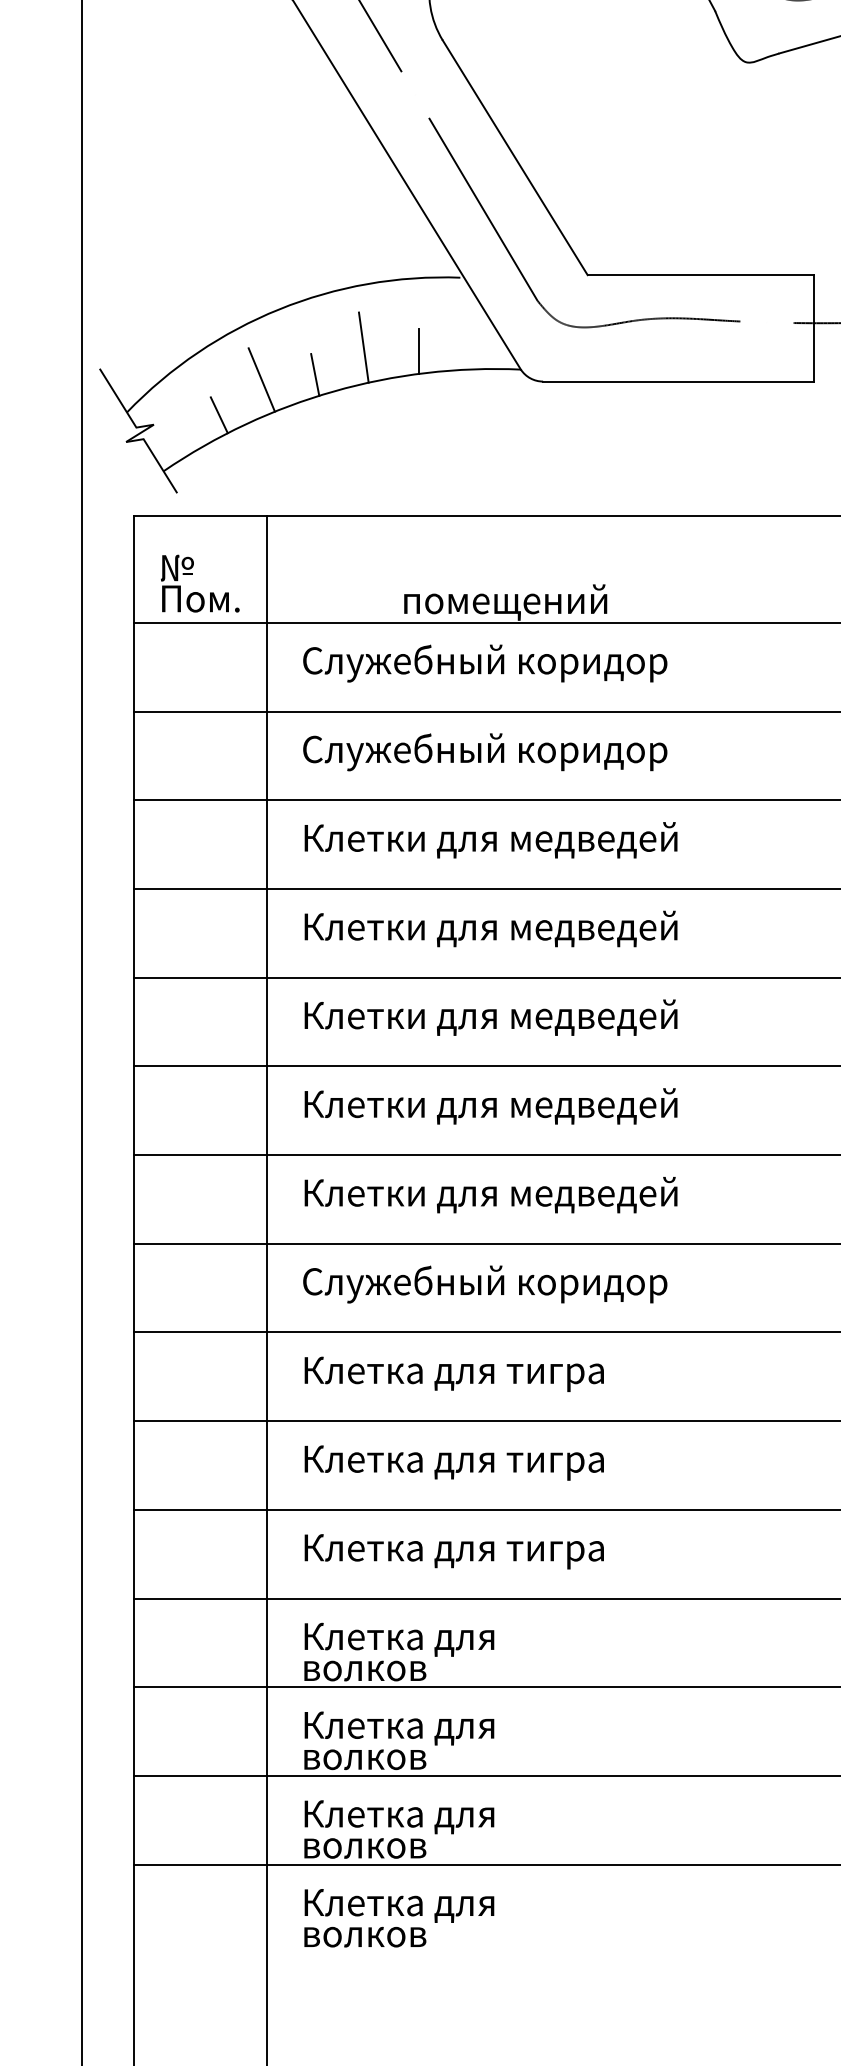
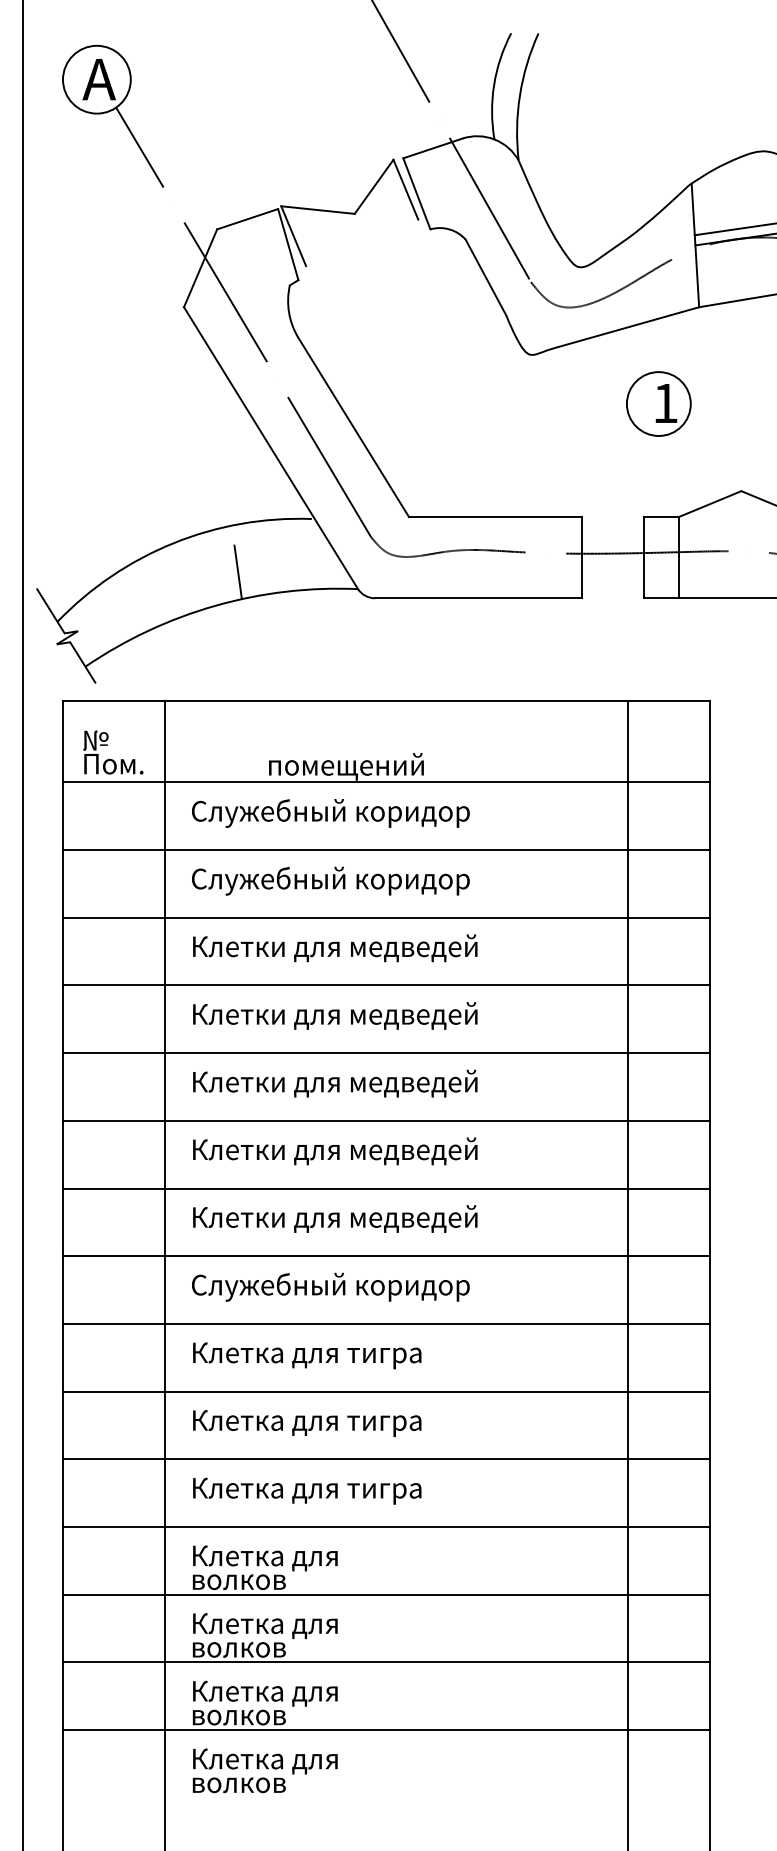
line: (419, 351) -> (280, 575), removed
line: (315, 375) -> (201, 593), removed
line: (261, 379) -> (160, 596), removed
line: (218, 414) -> (127, 623), removed

